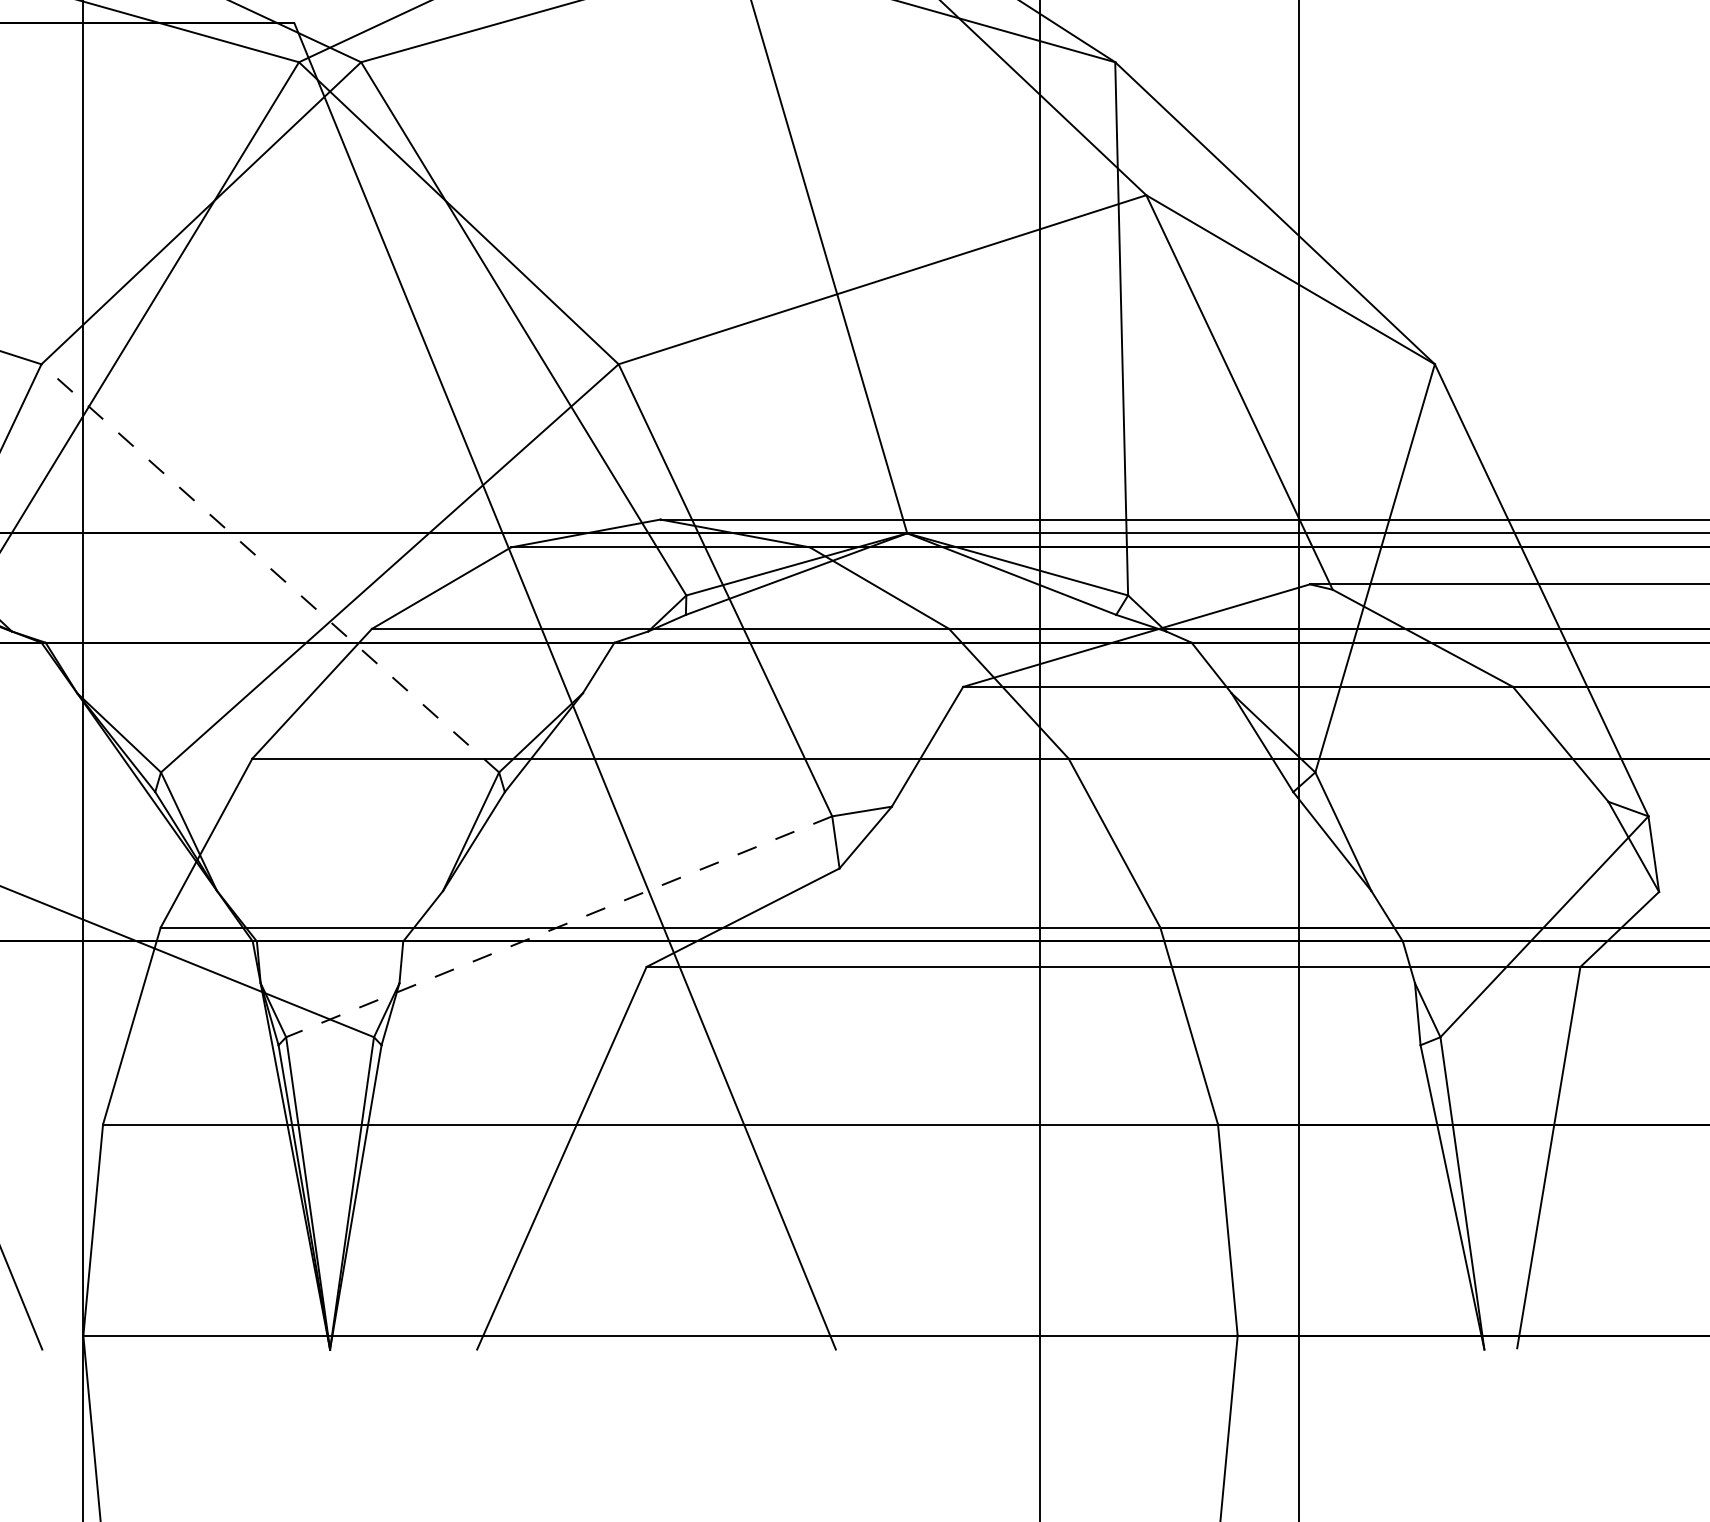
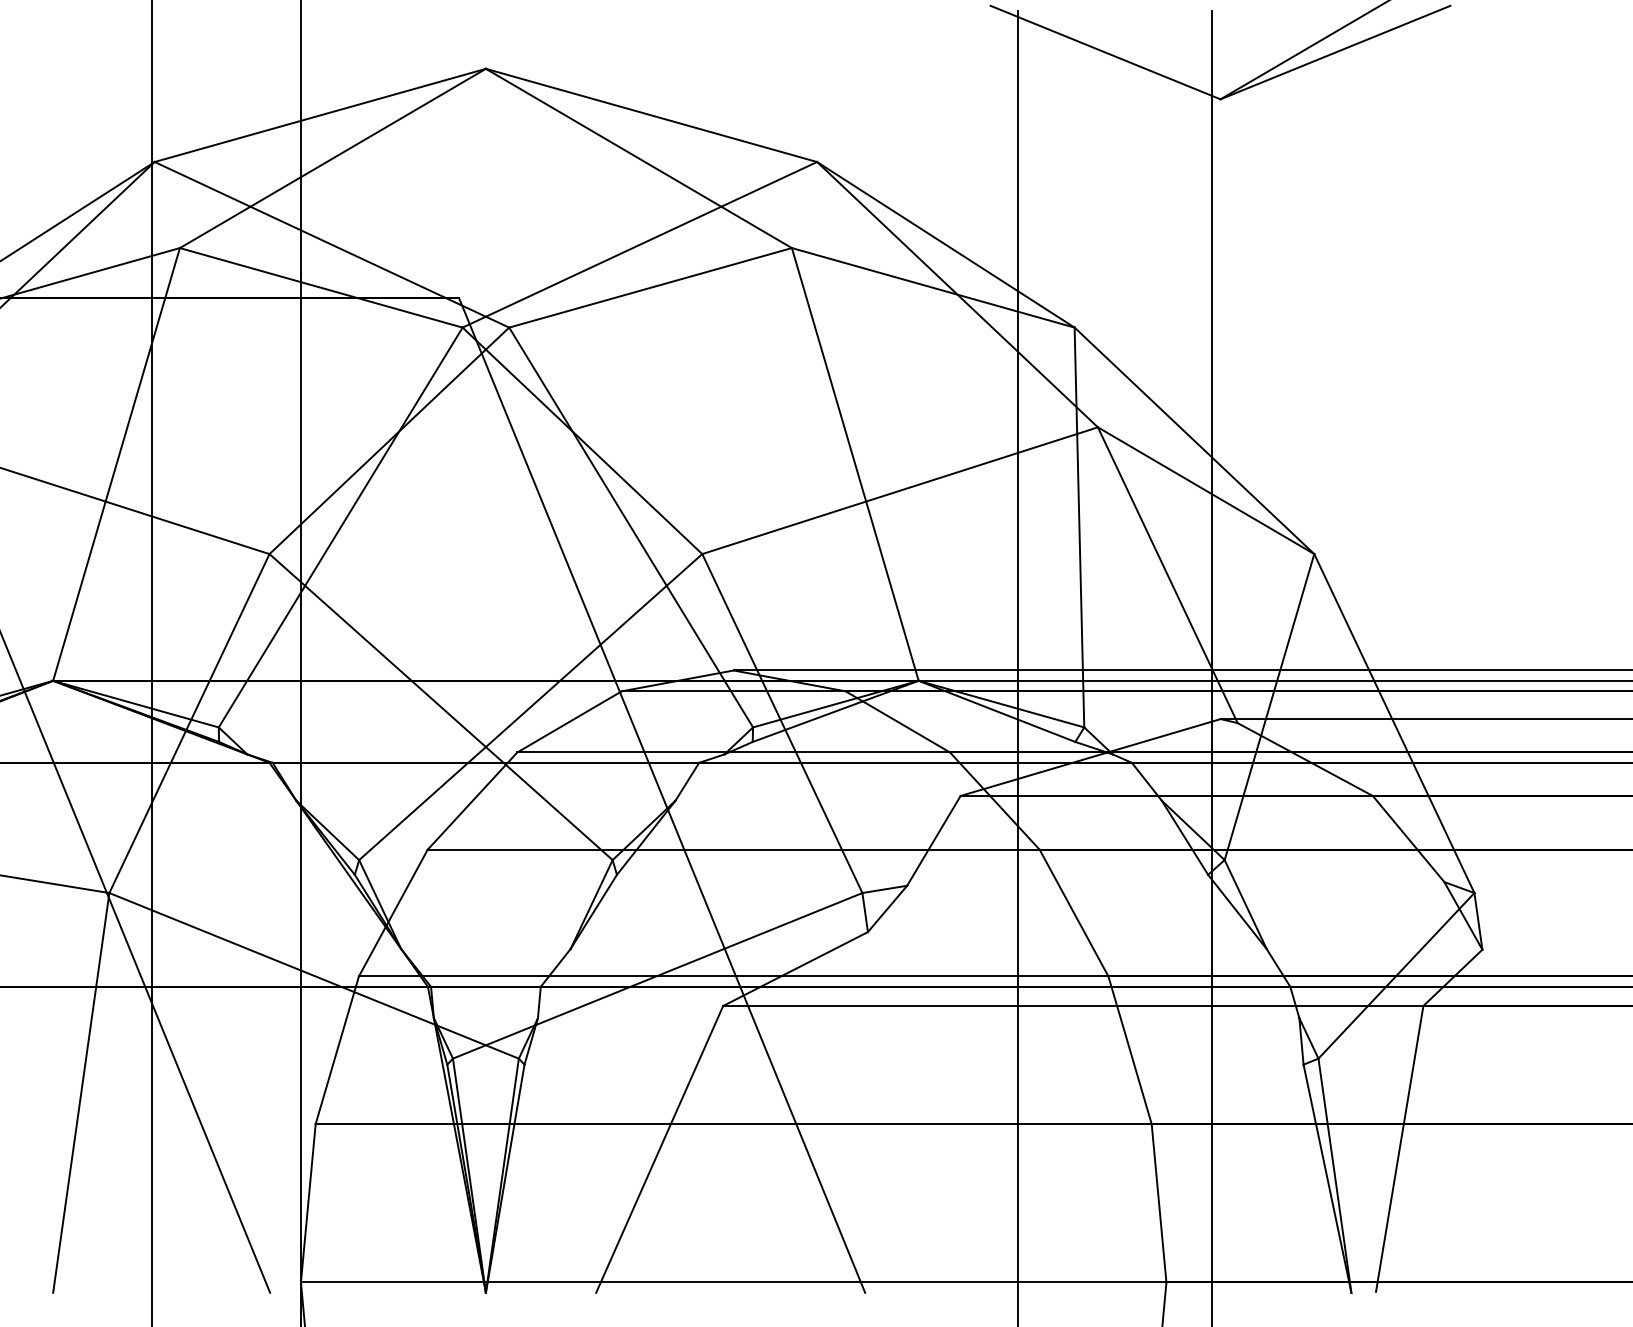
line: (270, 568) -> (441, 707), dashed -> solid
line: (558, 926) -> (657, 975), dashed -> solid

